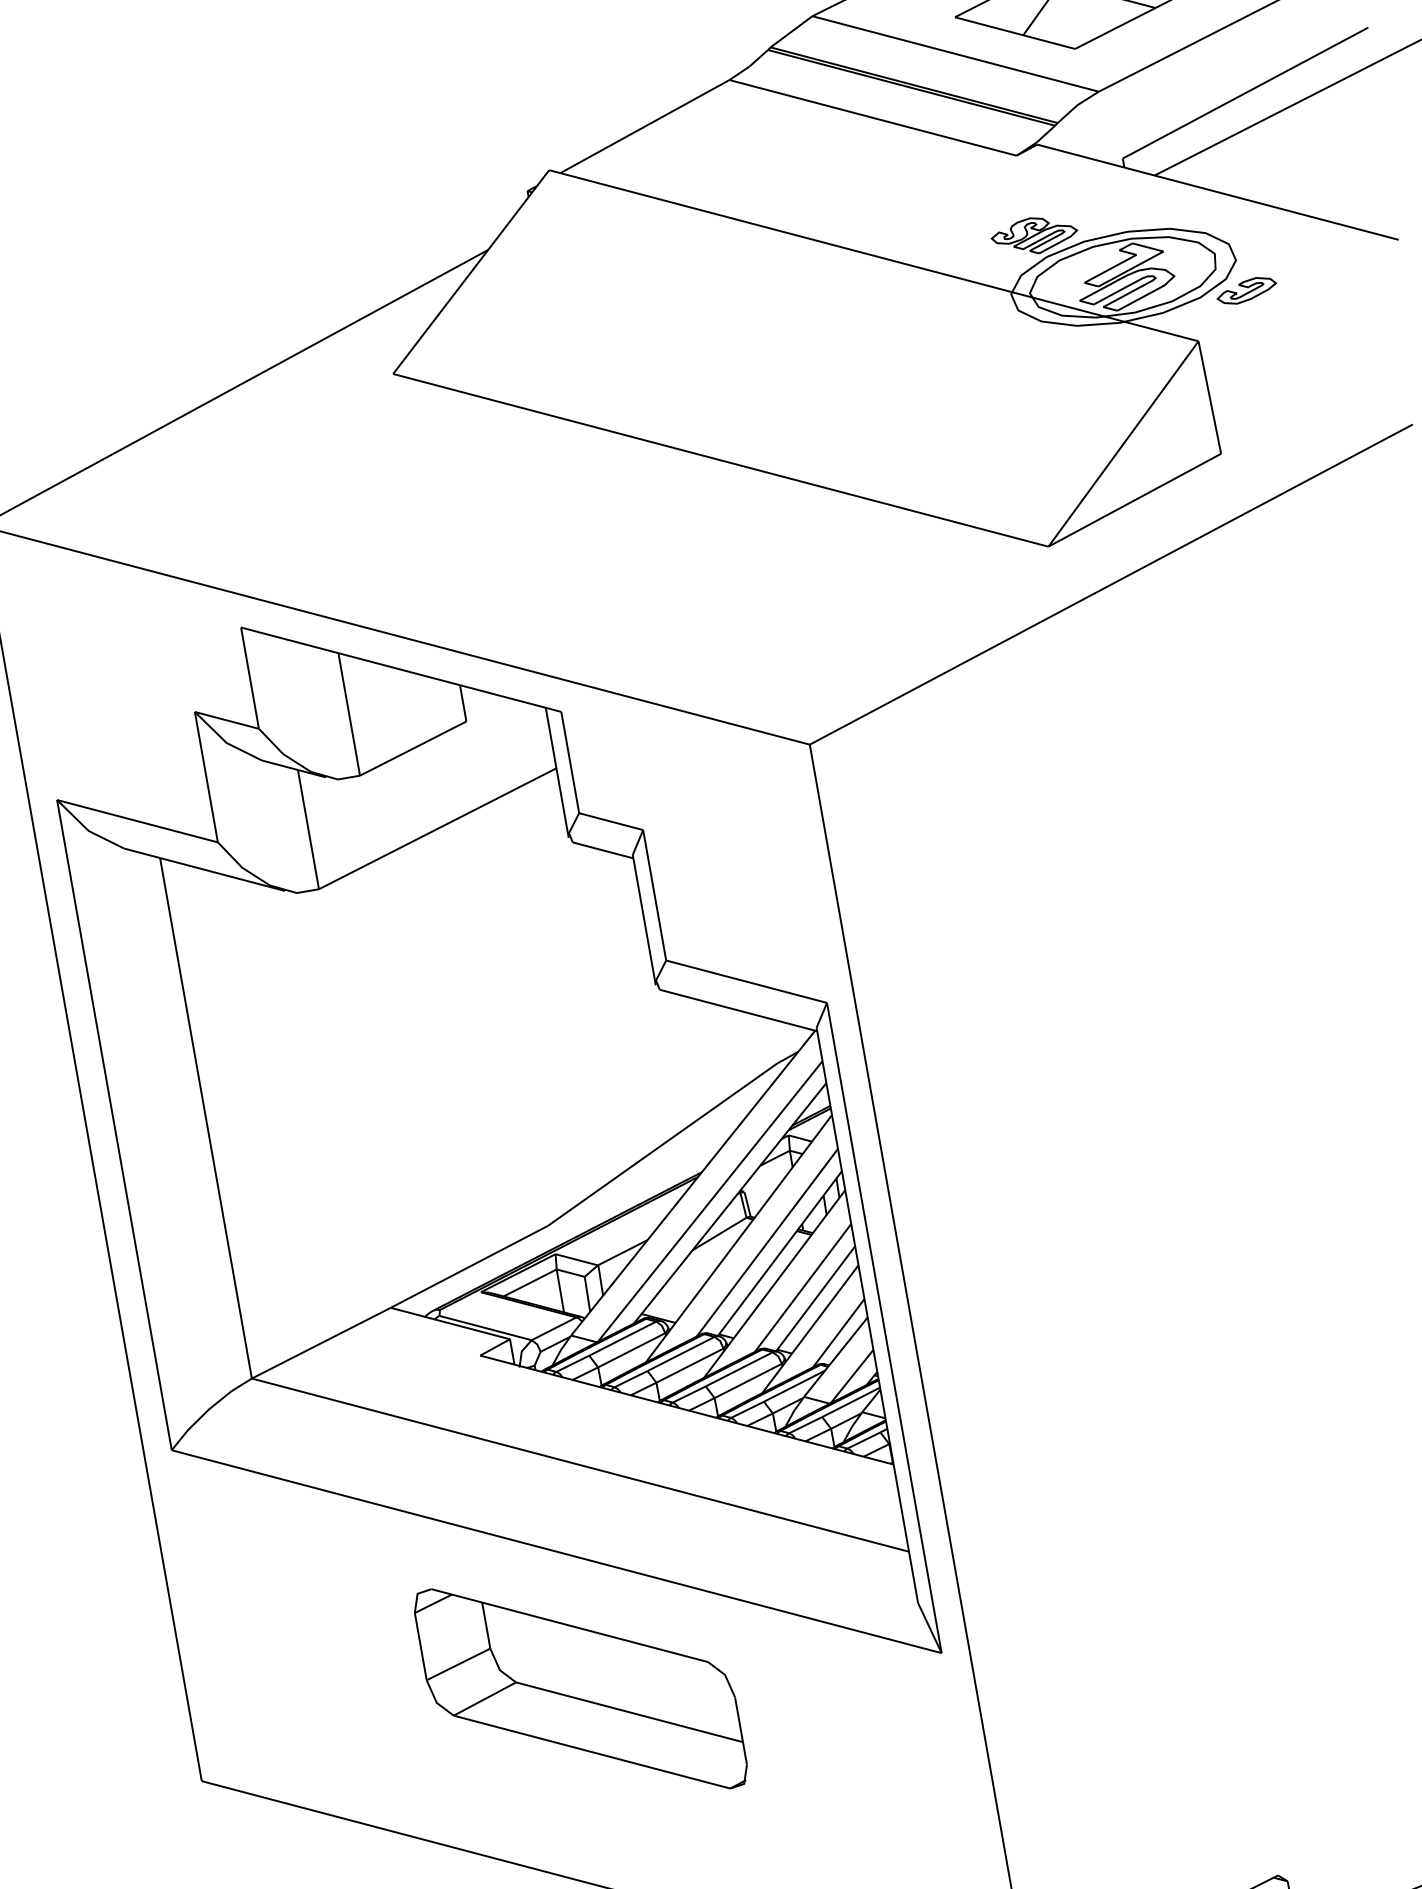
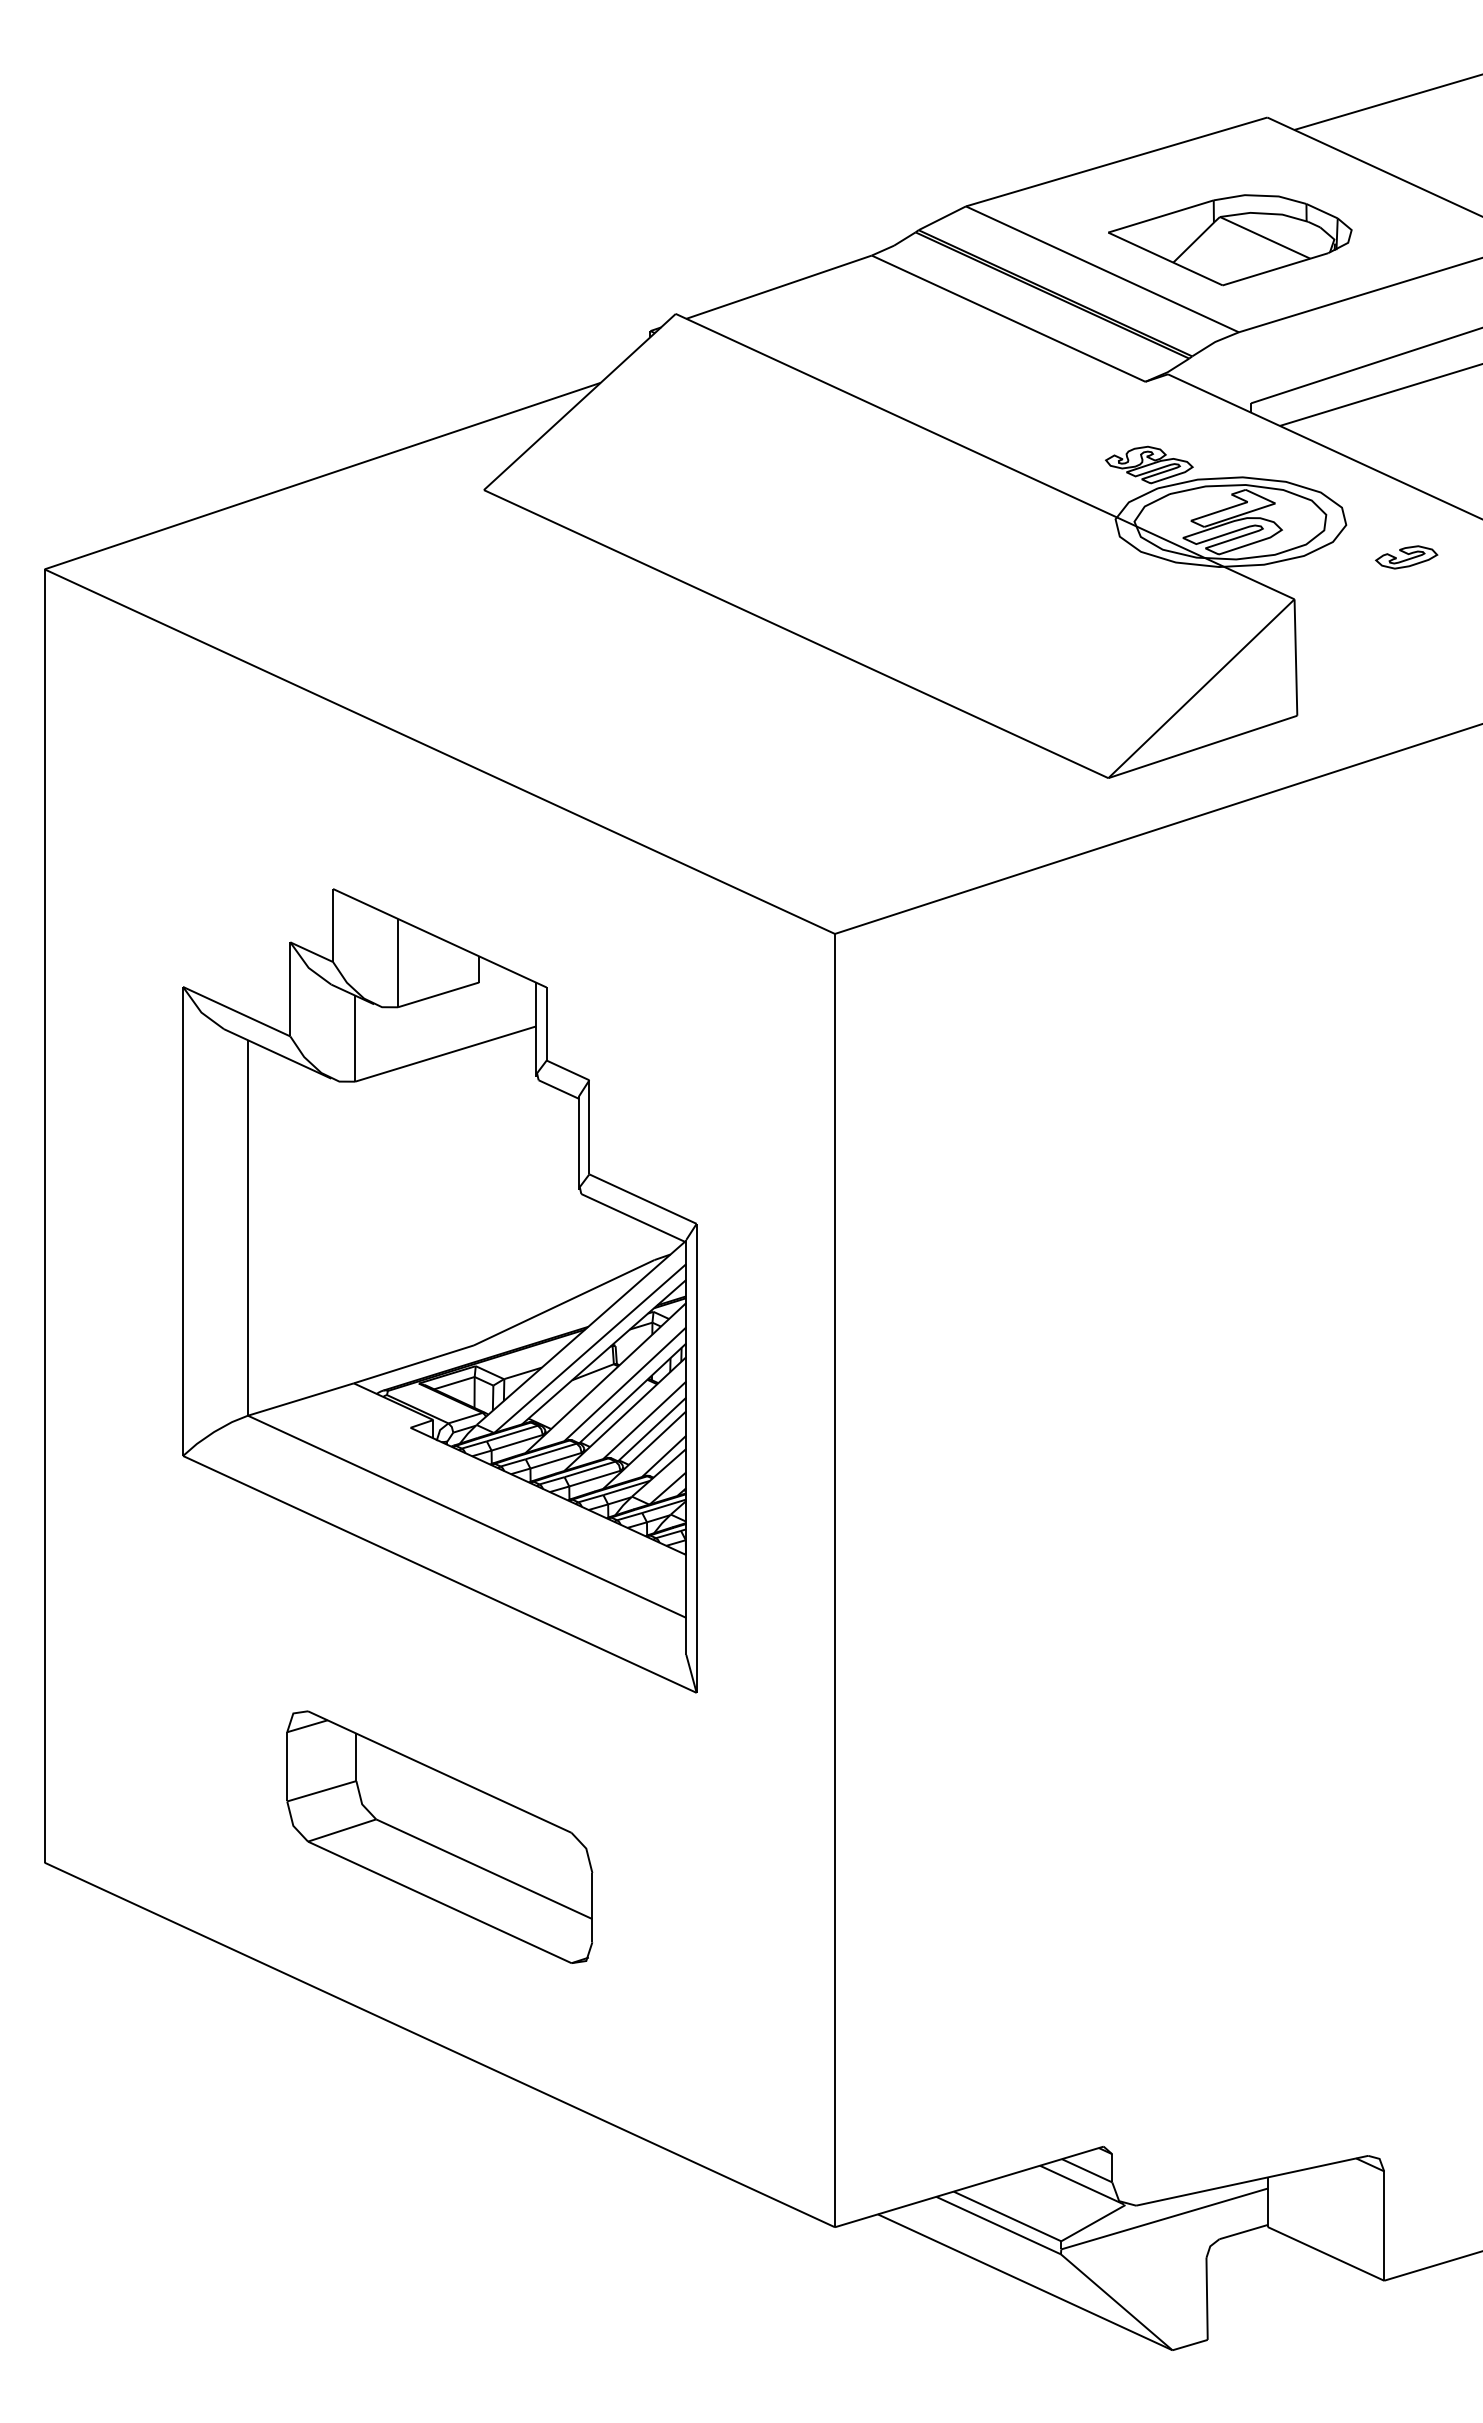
part: (1246, 290) -> (1406, 557), moved
part: (487, 1158) -> (439, 1290), size x0.7

